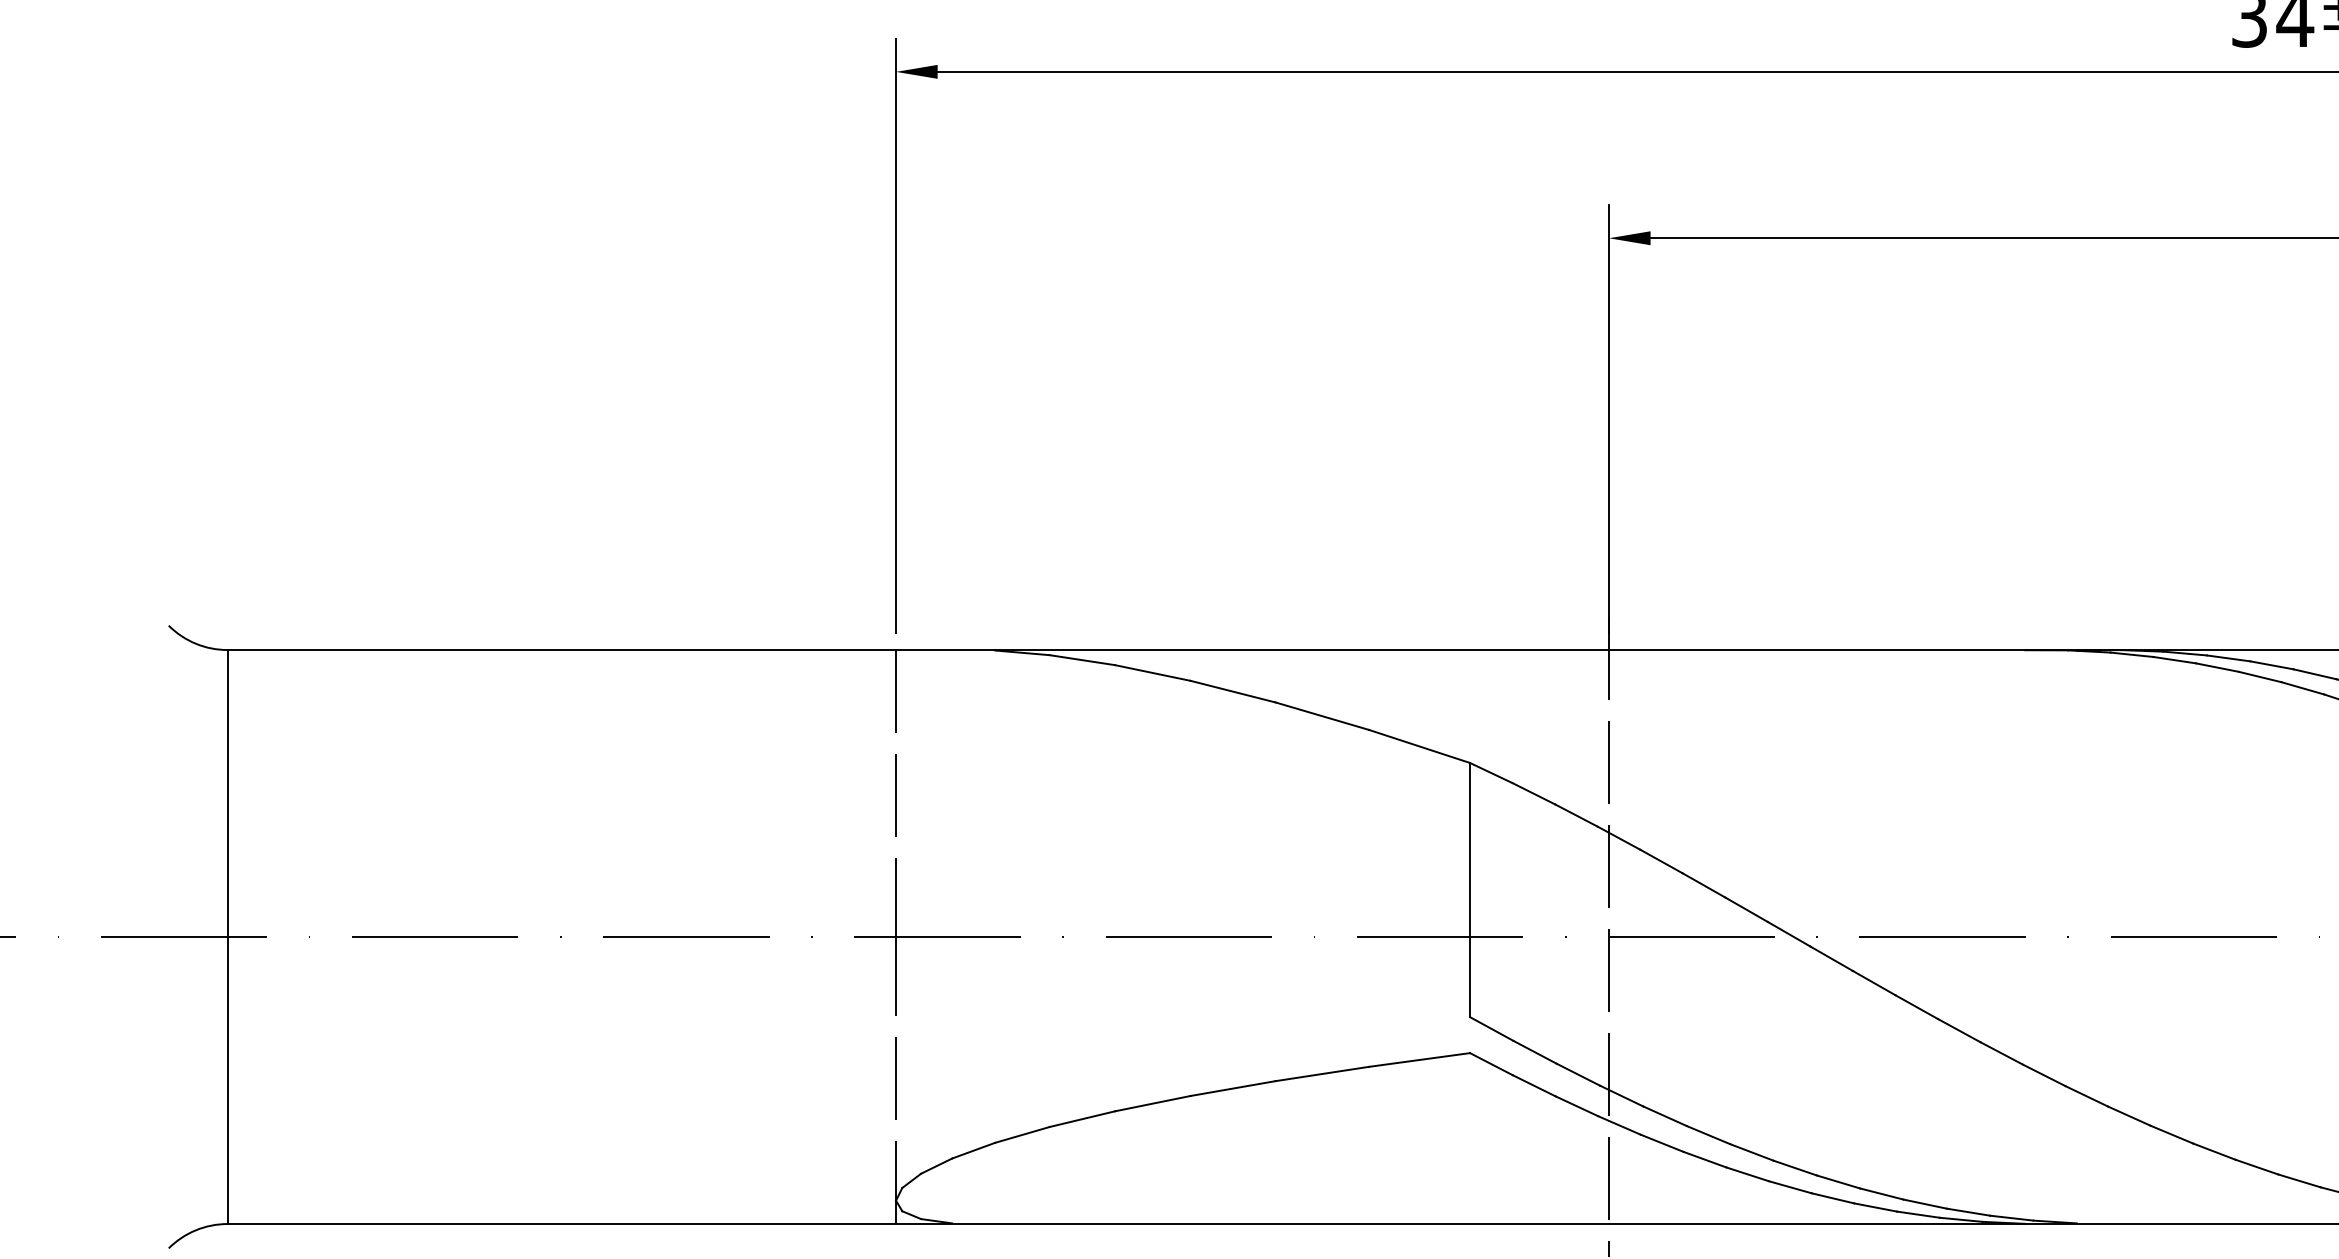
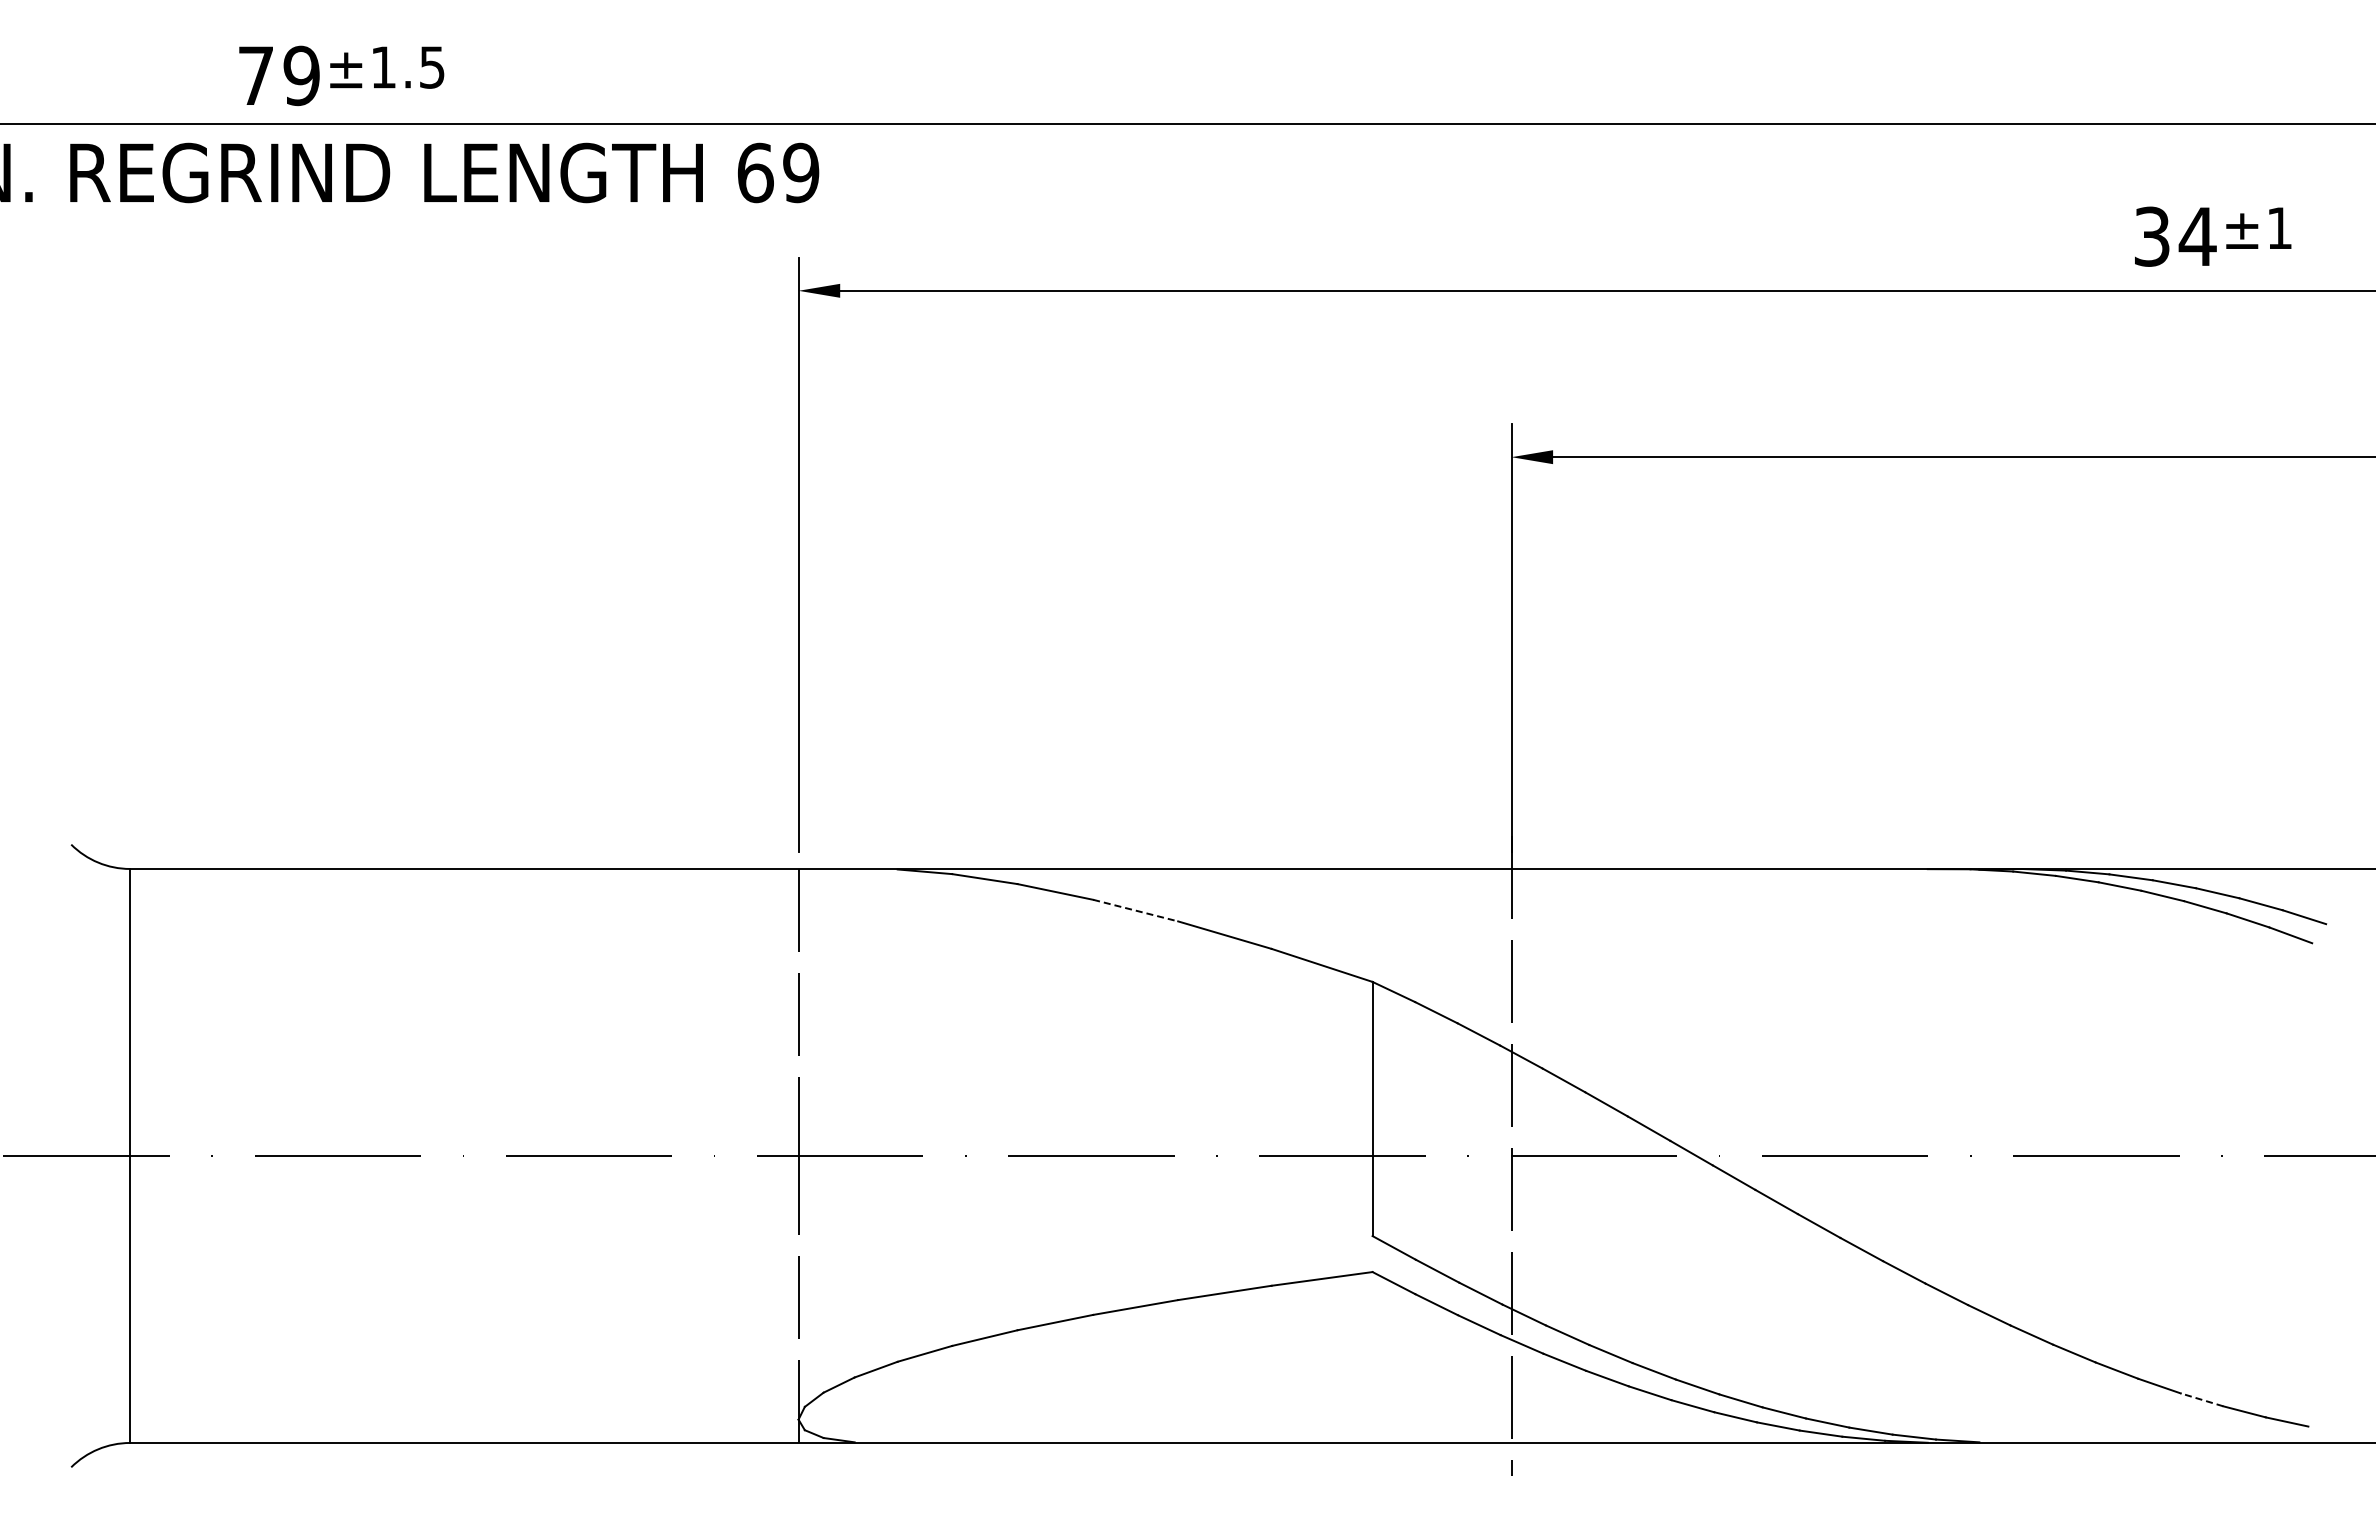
line: (1232, 691) -> (1135, 910), solid -> dashed
line: (2298, 1180) -> (2201, 1399), solid -> dashed

